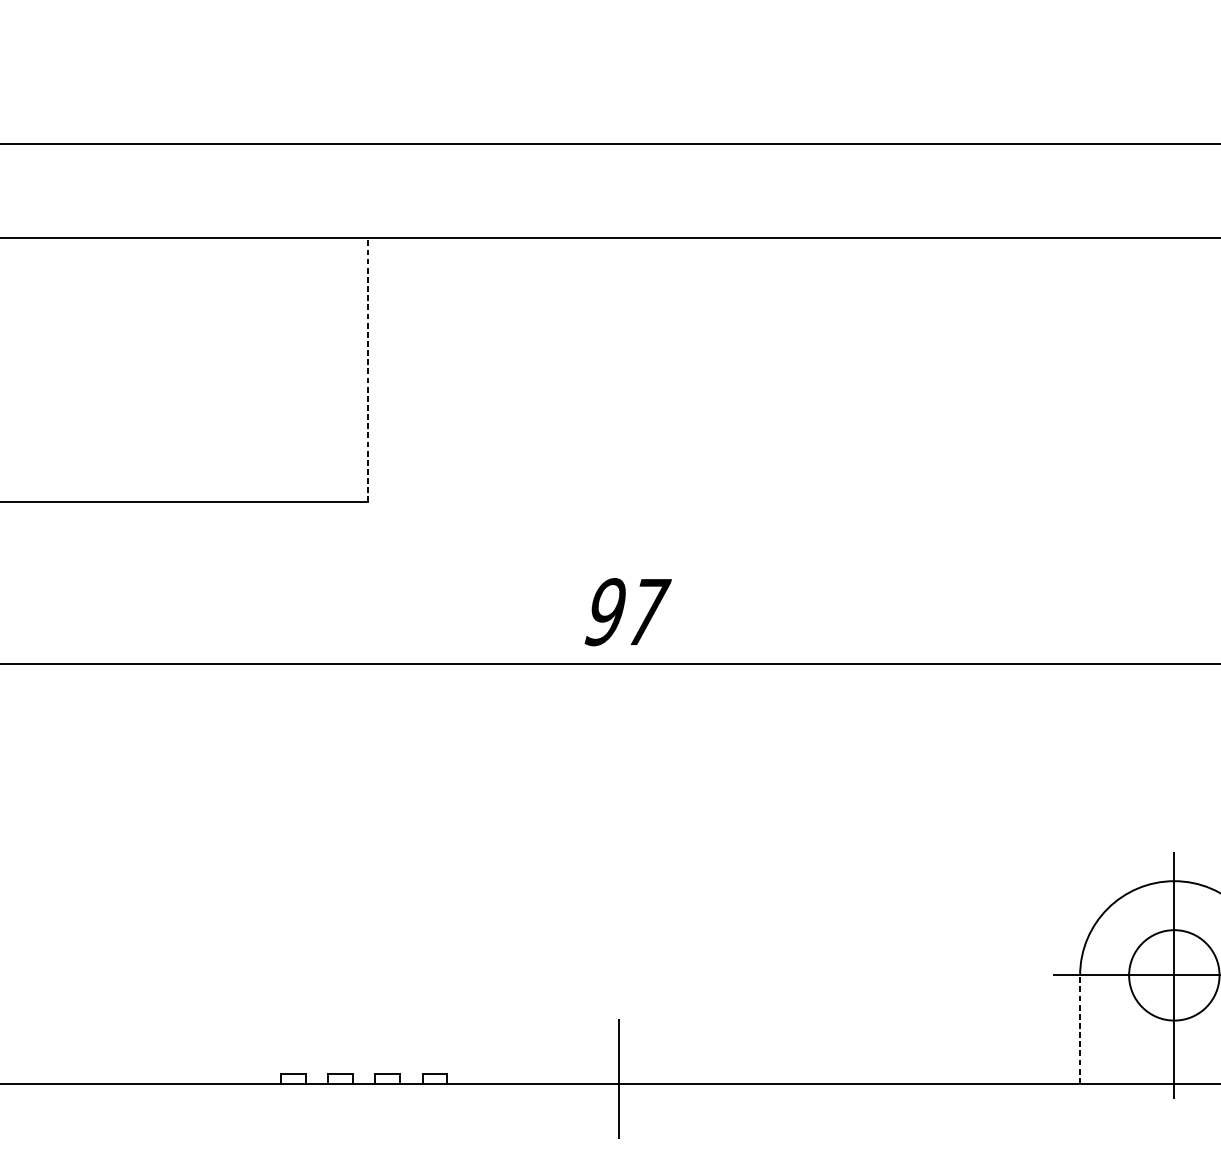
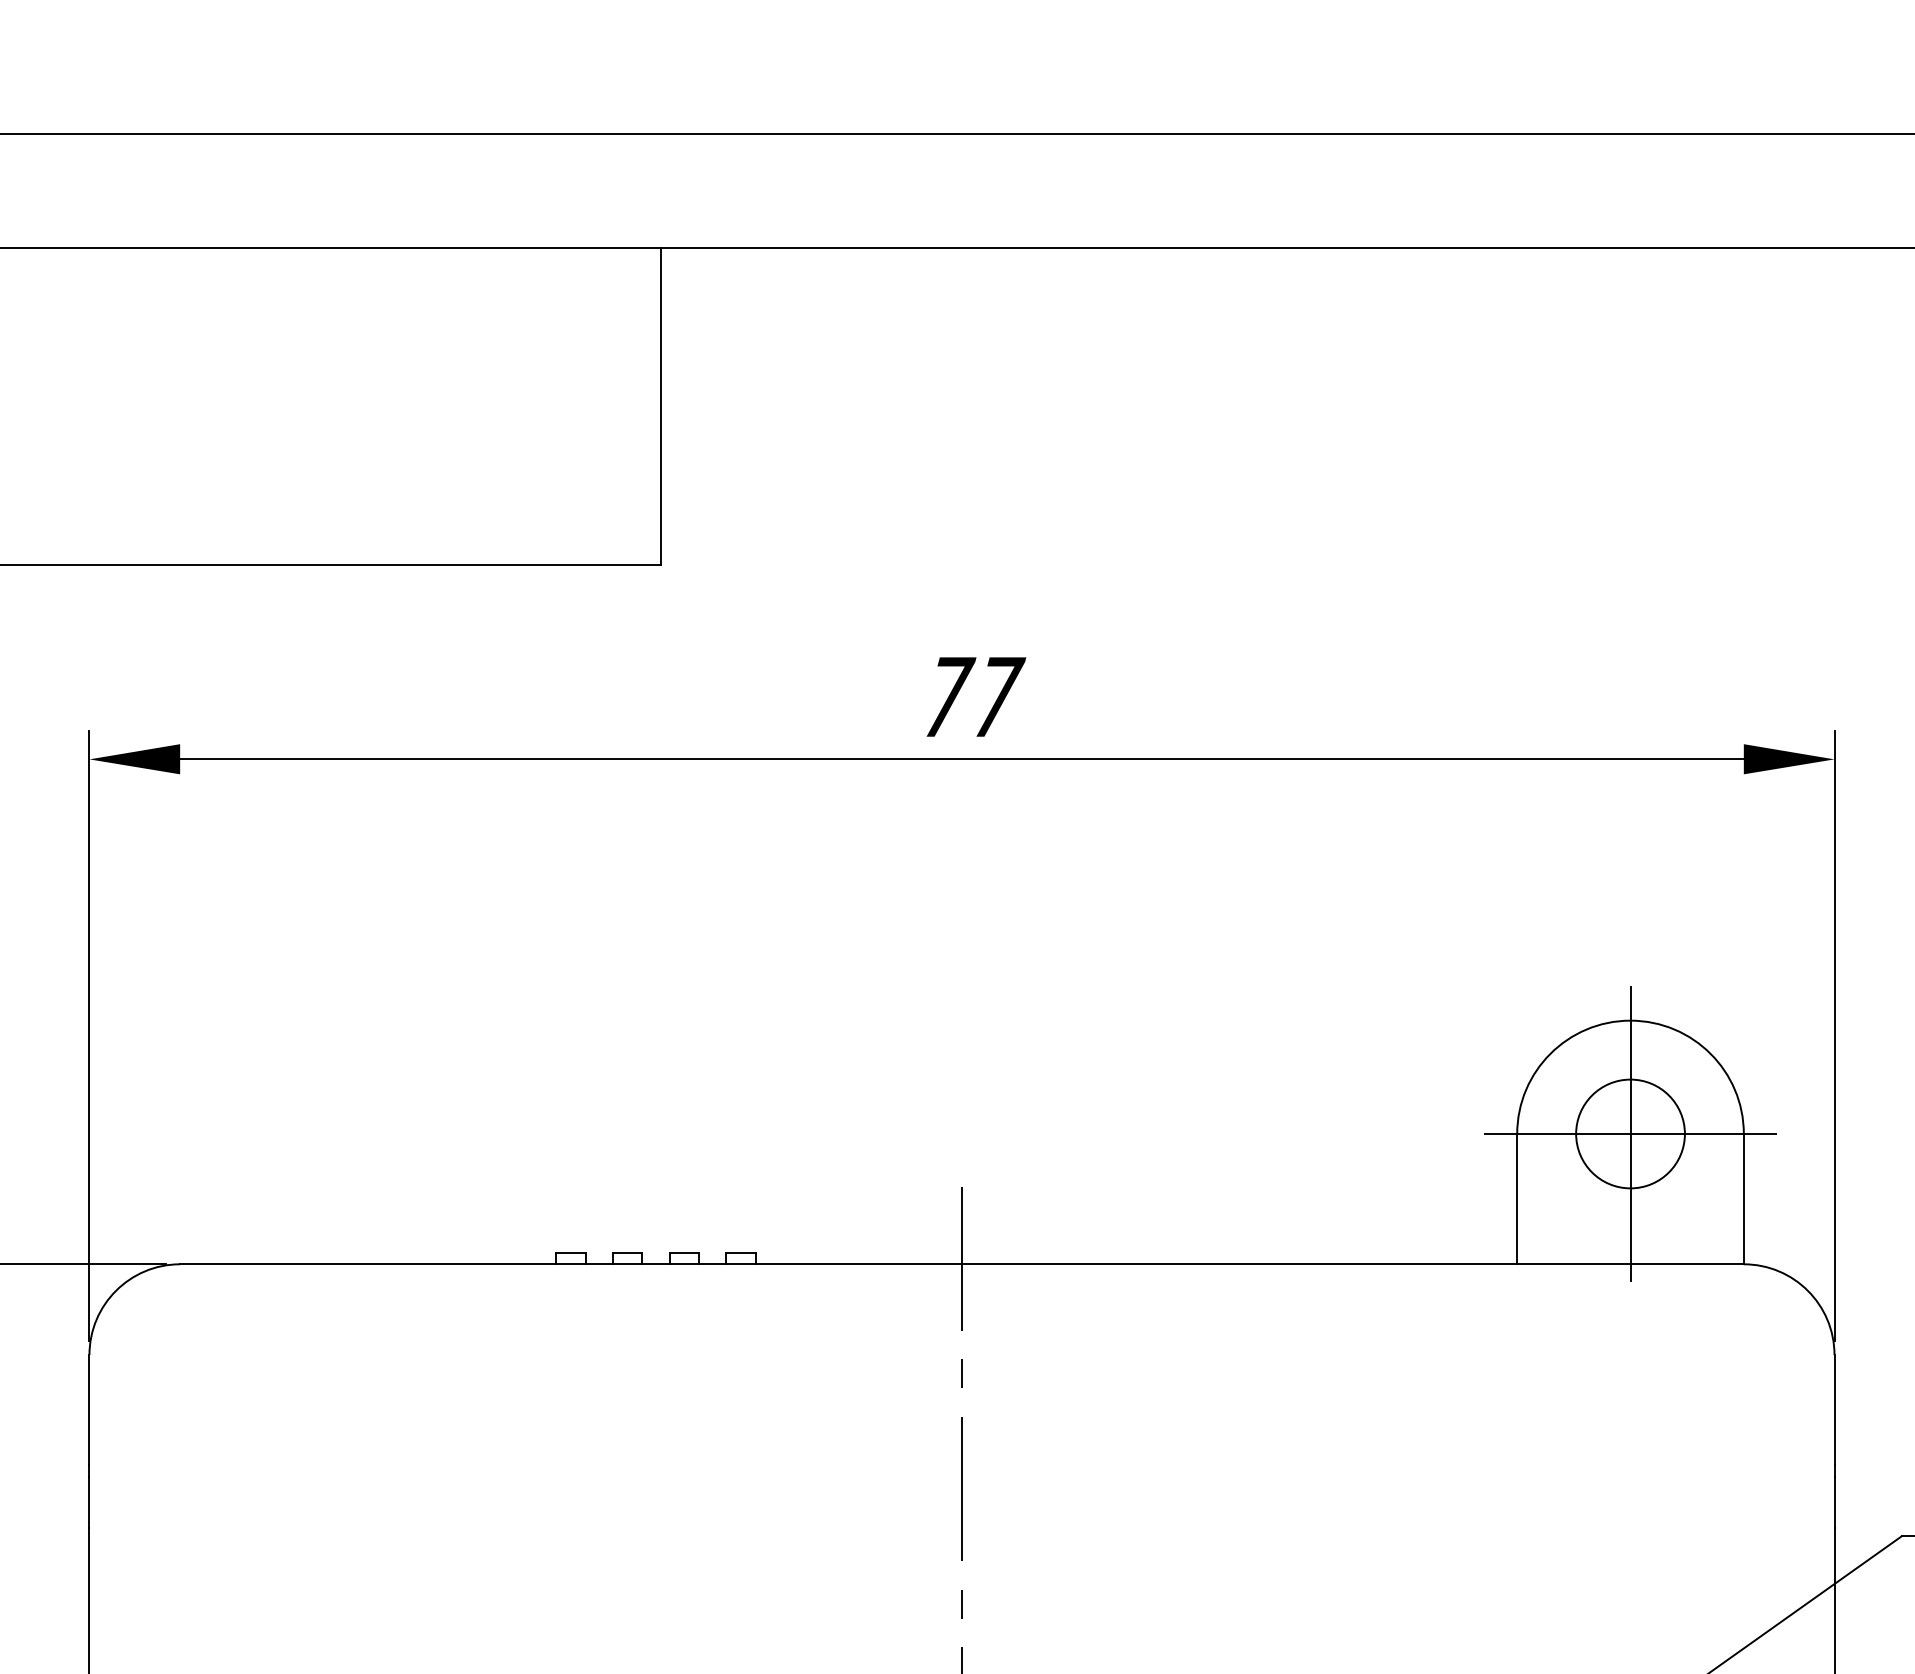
line: (368, 370) -> (661, 406), dashed -> solid
text: (607, 612) -> (948, 697), 97 -> 77
line: (1080, 1029) -> (1517, 1198), dashed -> solid

